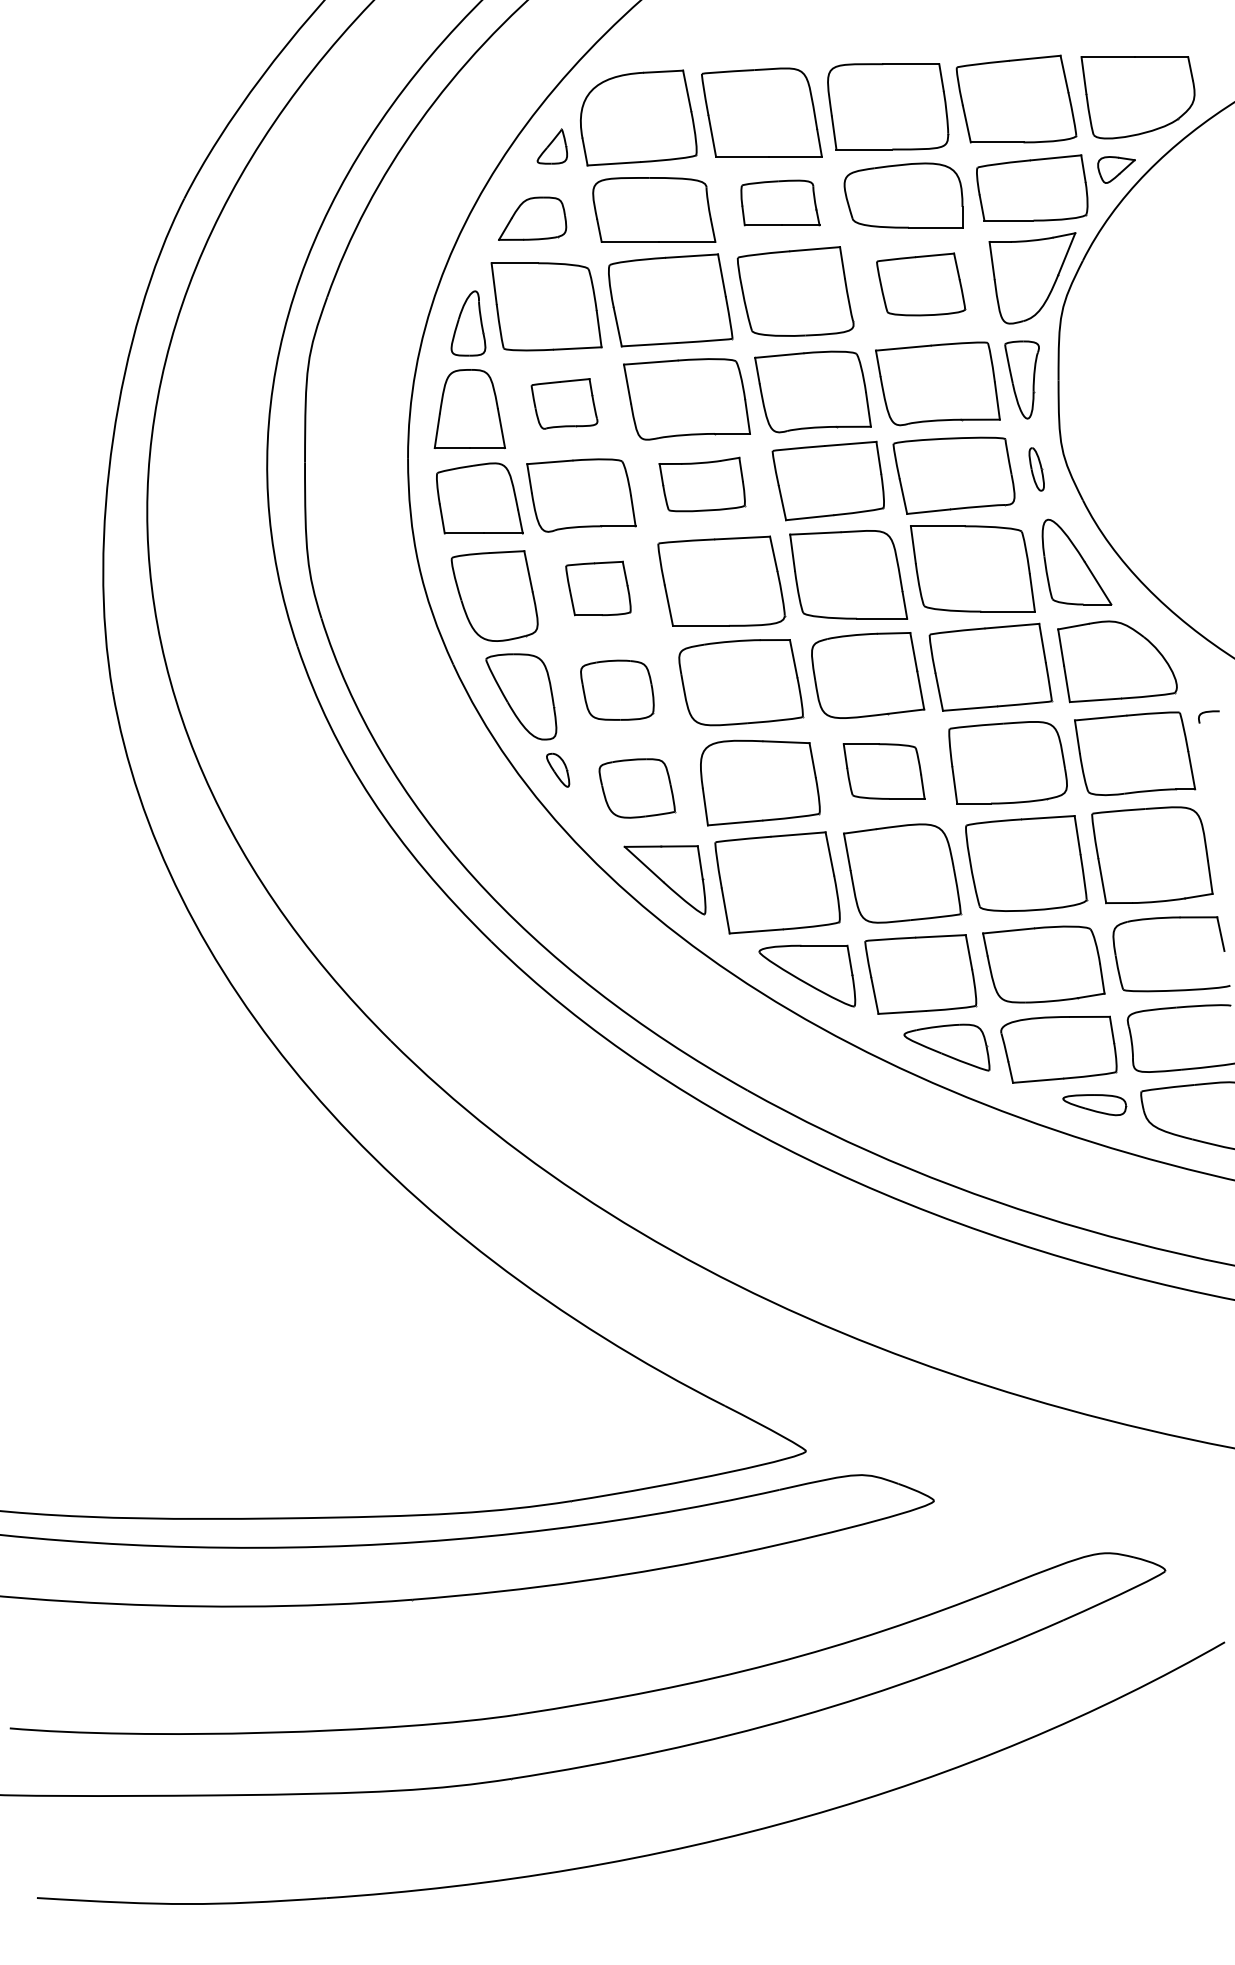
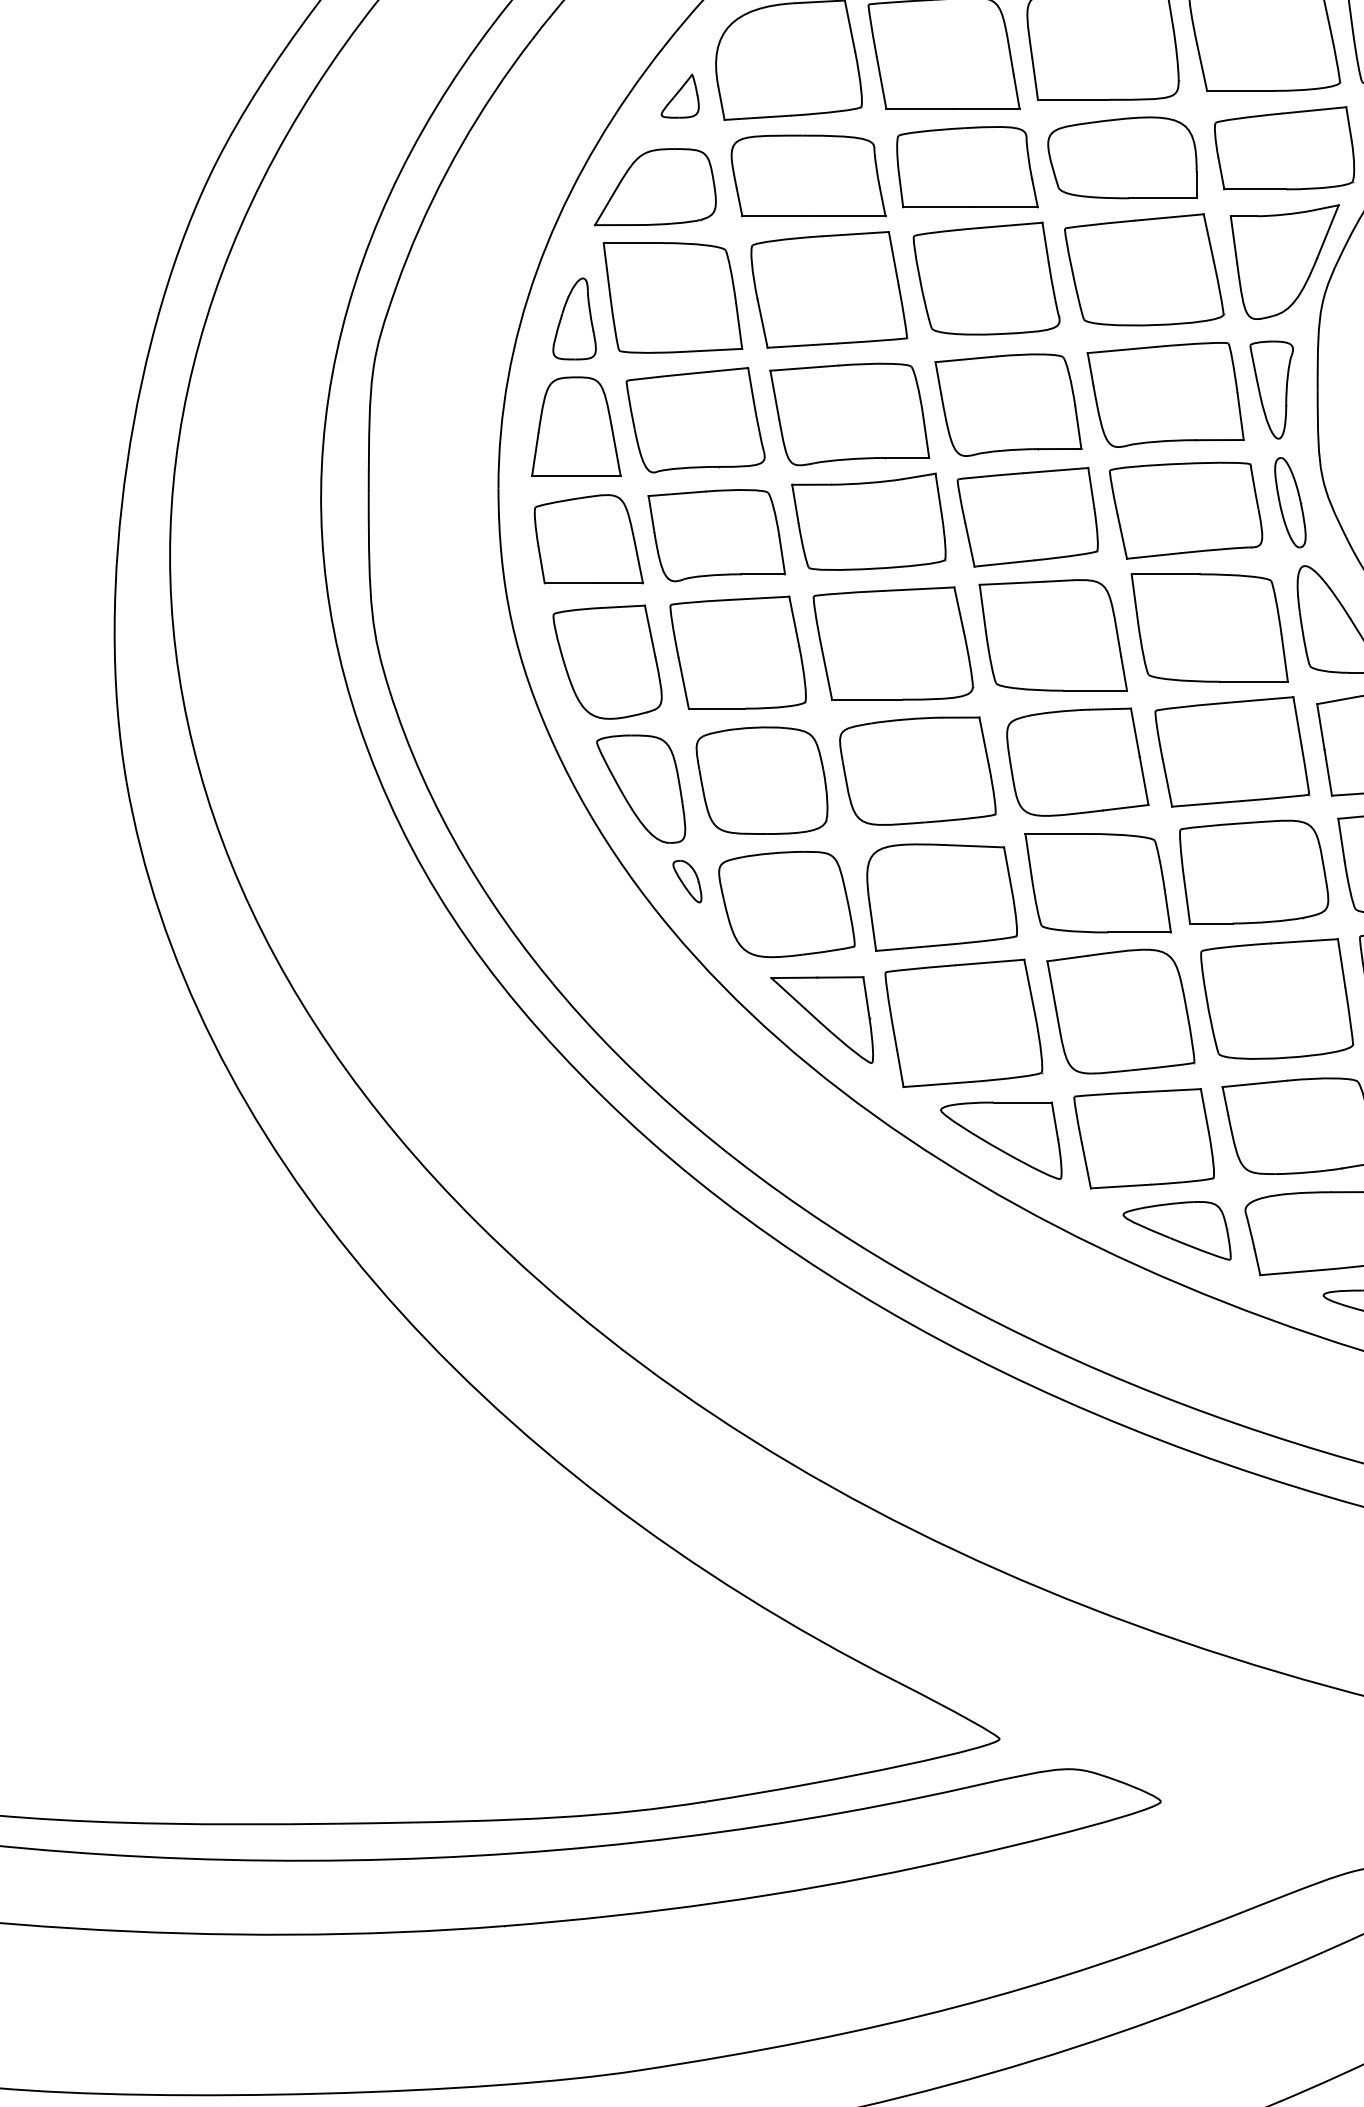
part: (780, 202) -> (967, 166), size x1.43
part: (532, 218) -> (655, 186), size x1.43
part: (921, 284) -> (1145, 269), size x1.43
part: (564, 403) -> (695, 419), size x1.67
part: (1036, 469) -> (1289, 502), size x1.67
part: (702, 484) -> (869, 521), size x1.43
part: (598, 588) -> (738, 652), size x1.67
part: (617, 690) -> (762, 781), size x1.43
part: (883, 771) -> (1097, 883), size x1.43
part: (637, 788) -> (787, 904), size x1.43

